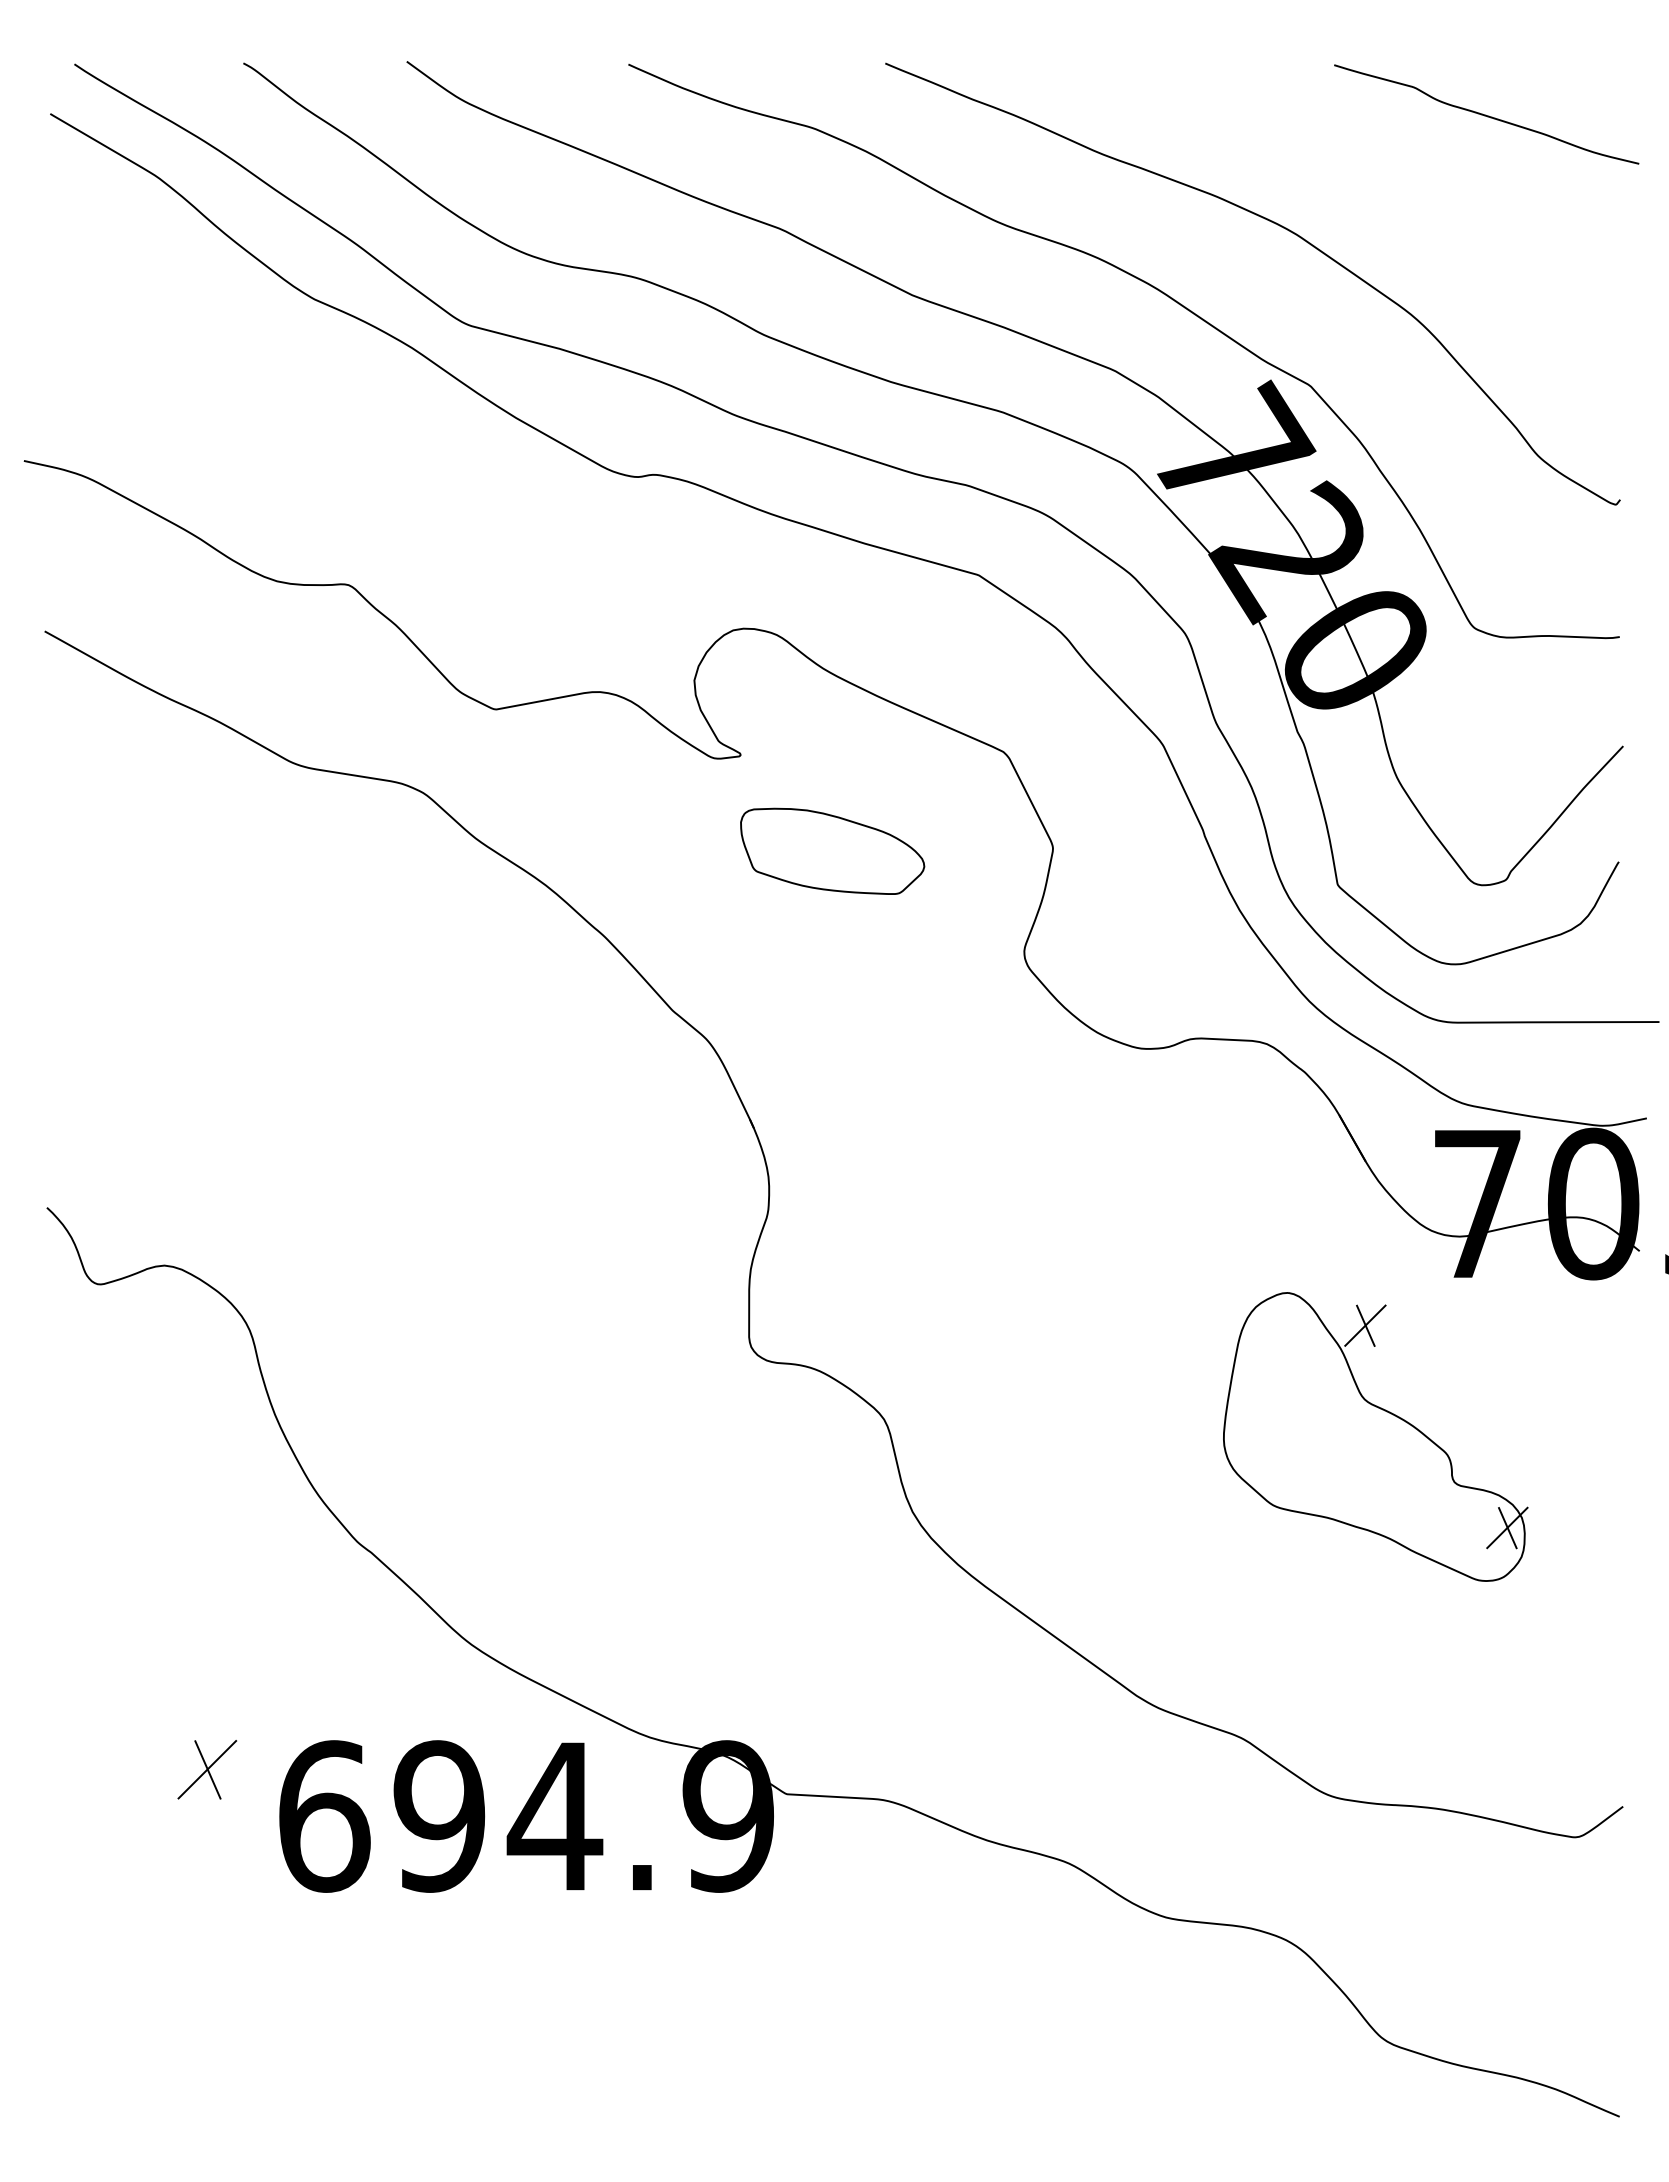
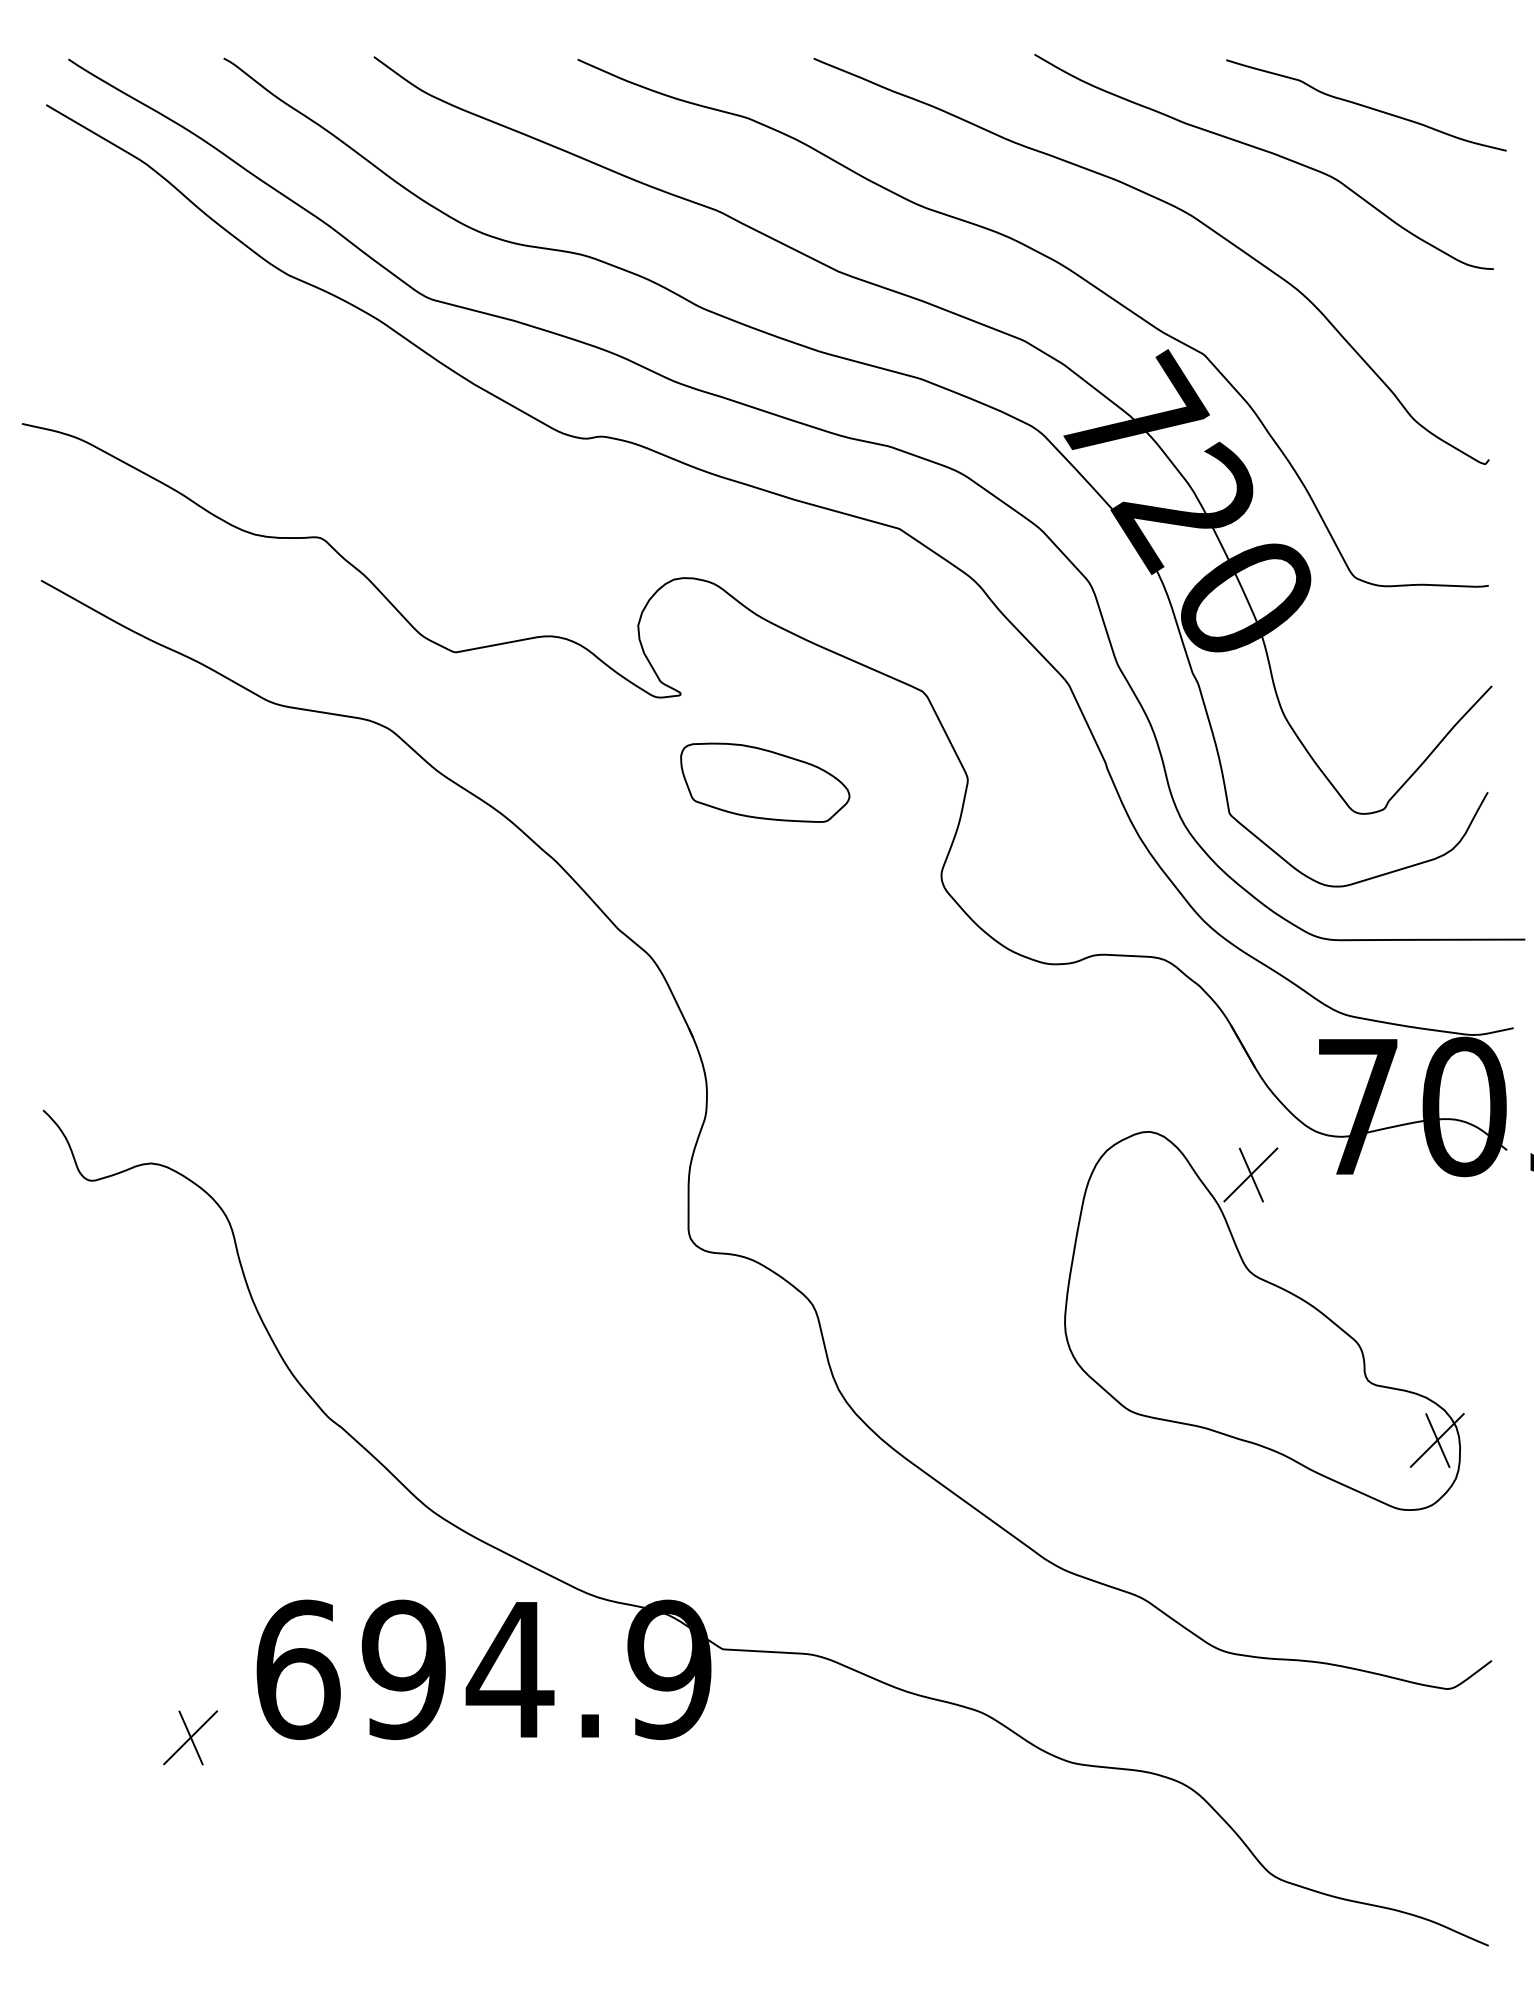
curve: (1377, 165) -> (1266, 152), added
part: (1375, 1436) -> (1264, 1320), size x1.43
part: (207, 1769) -> (190, 1737), moved

